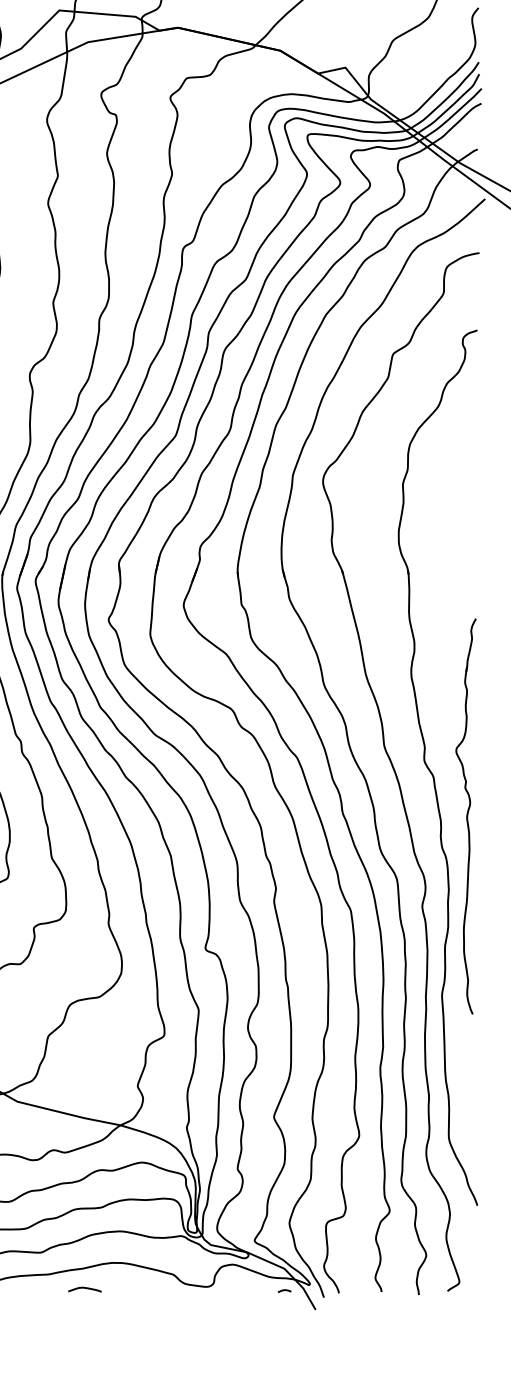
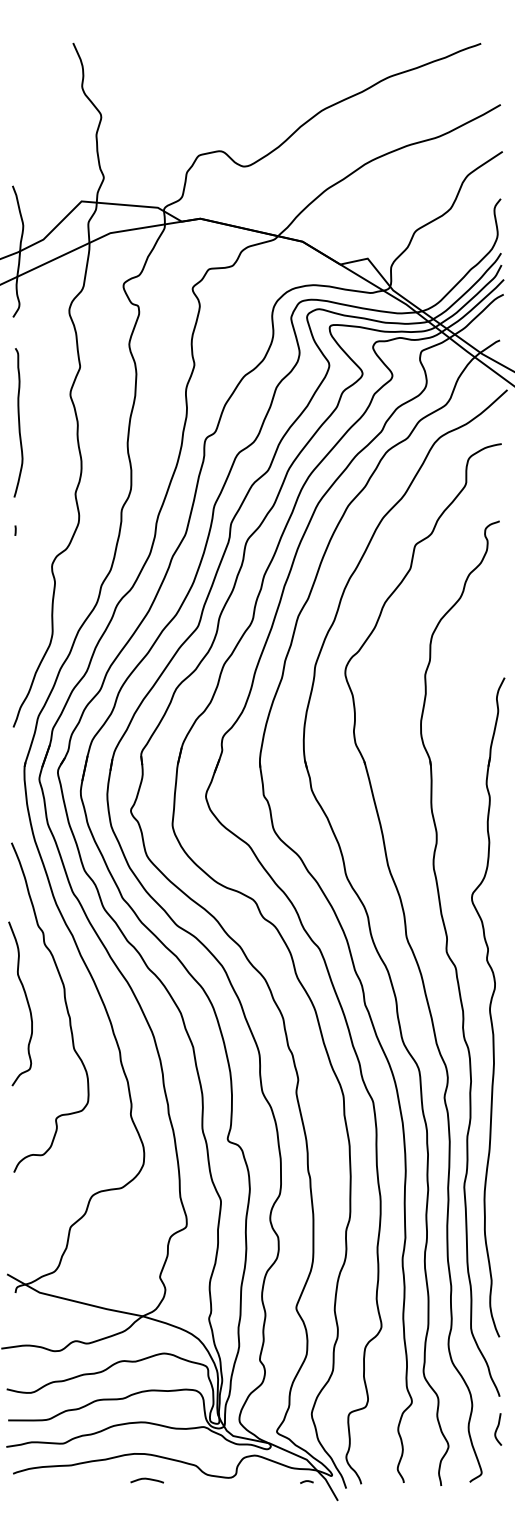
part: (466, 816) -> (488, 1007), size x1.67
curve: (476, 1237) -> (498, 1428), added
curve: (84, 1288) -> (146, 1479), moved

